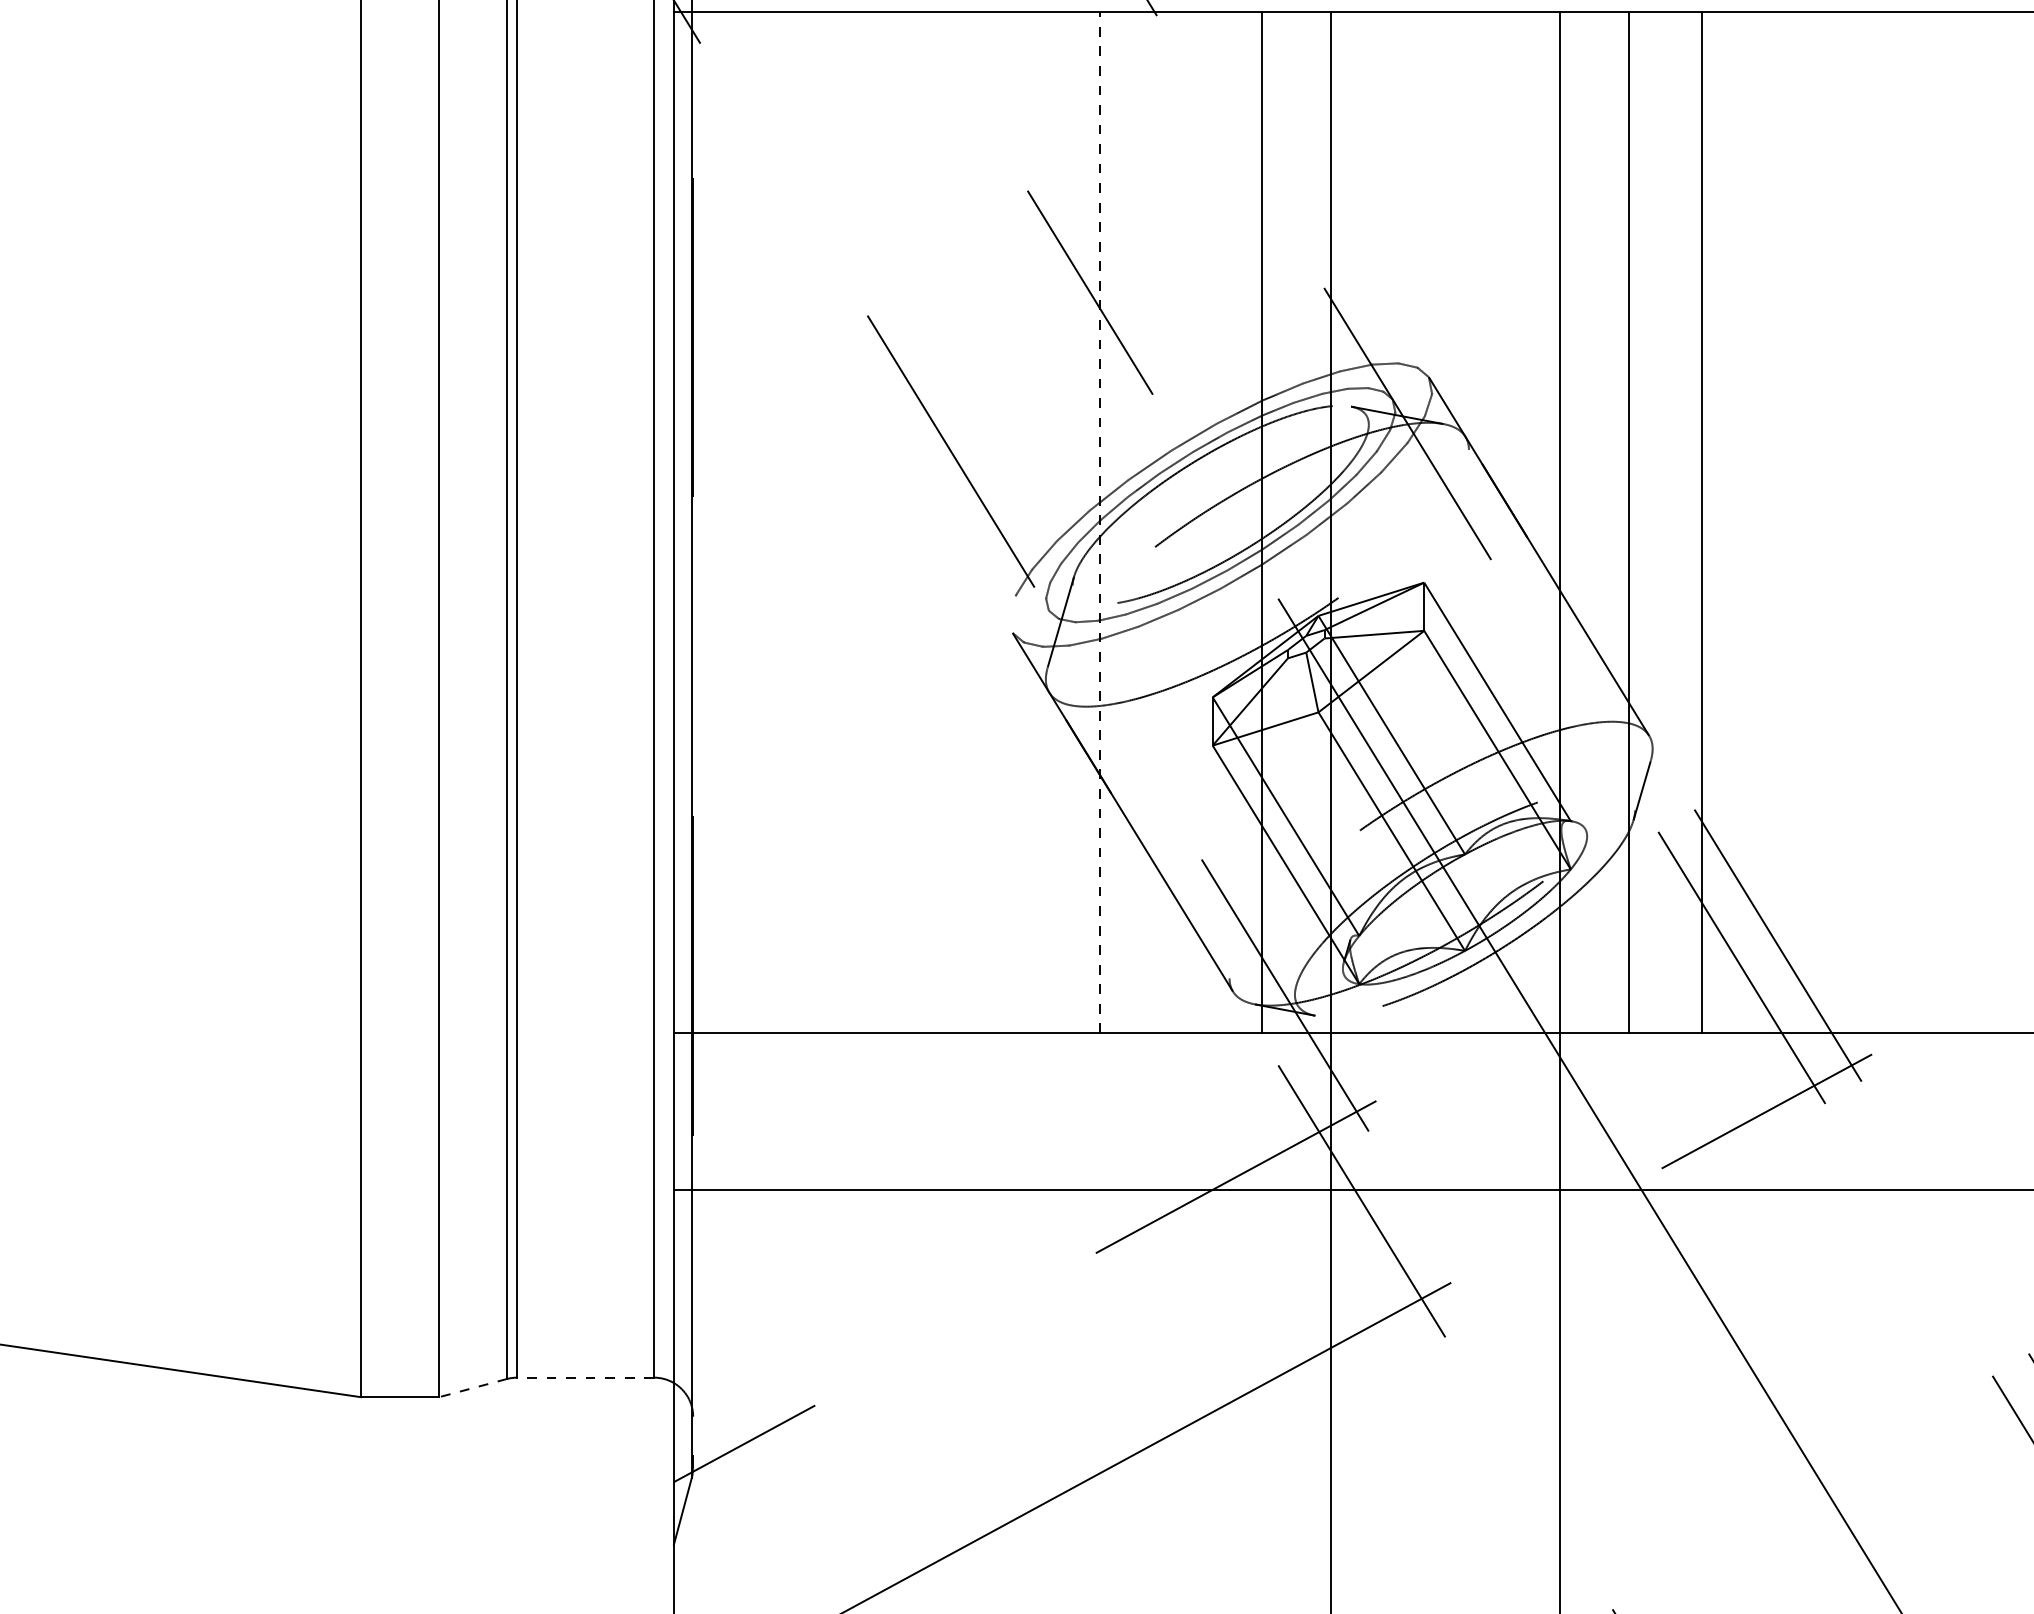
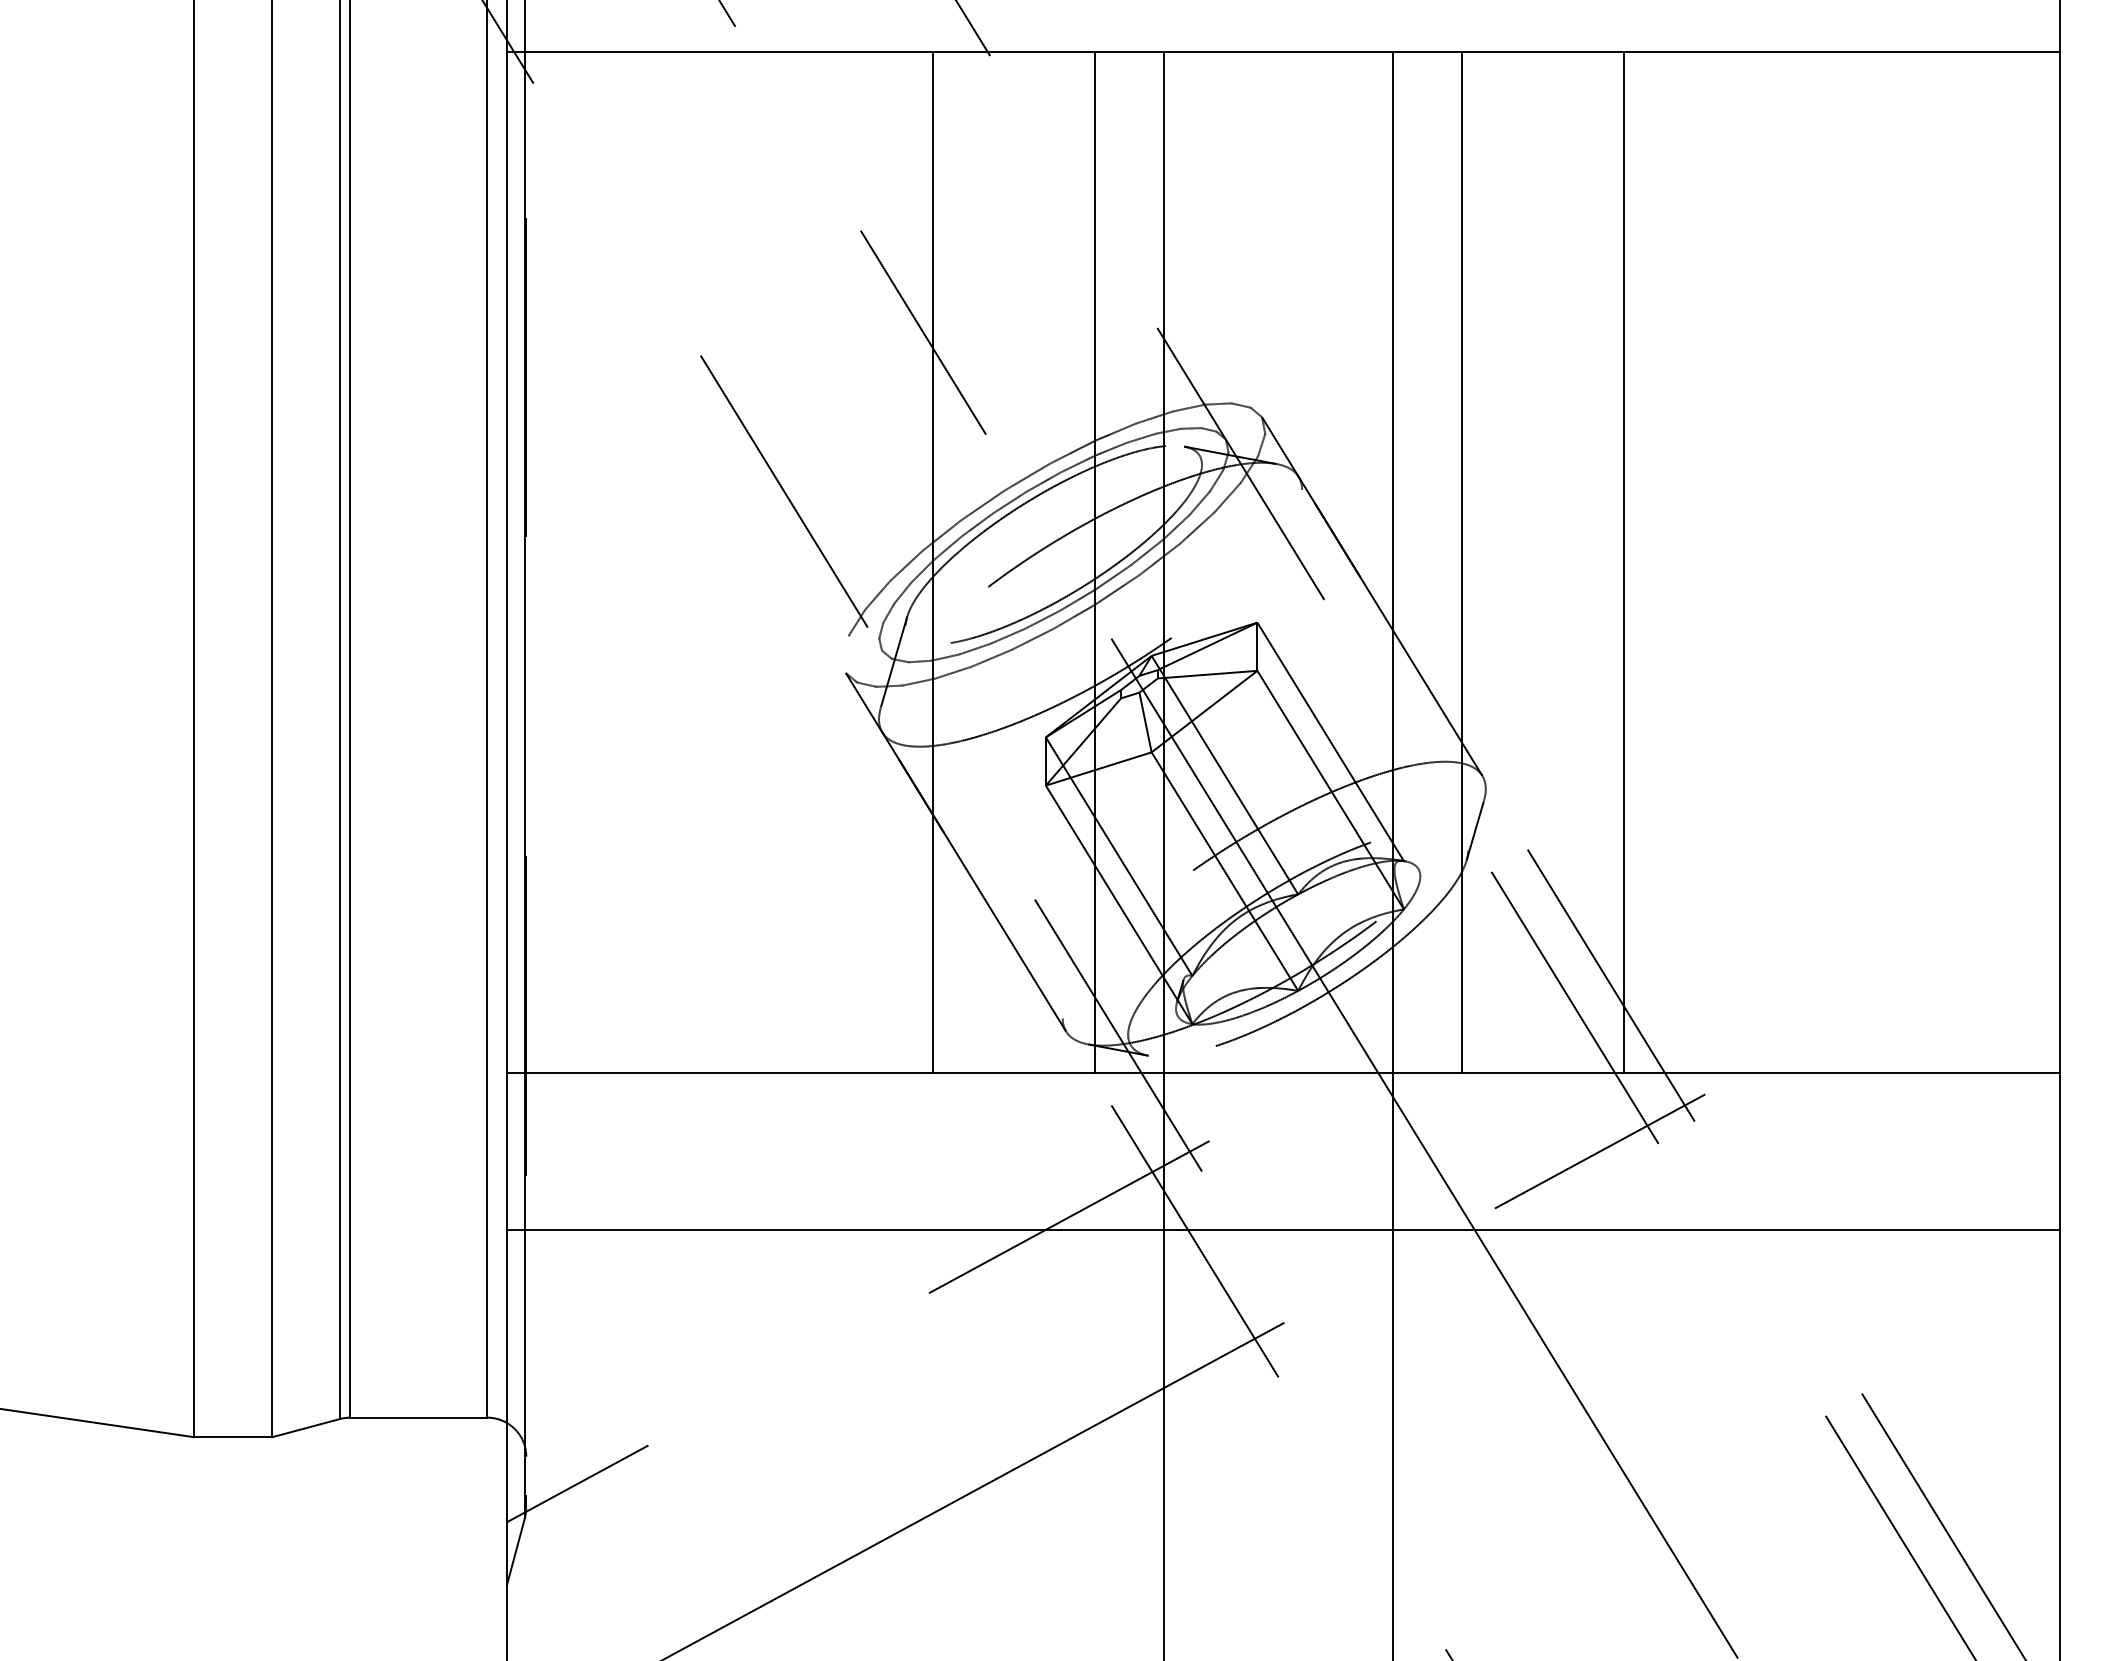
line: (1100, 522) -> (933, 562), dashed -> solid
line: (1702, 522) -> (1624, 562), moved
line: (585, 1377) -> (418, 1417), dashed -> solid
line: (472, 1388) -> (305, 1428), dashed -> solid

